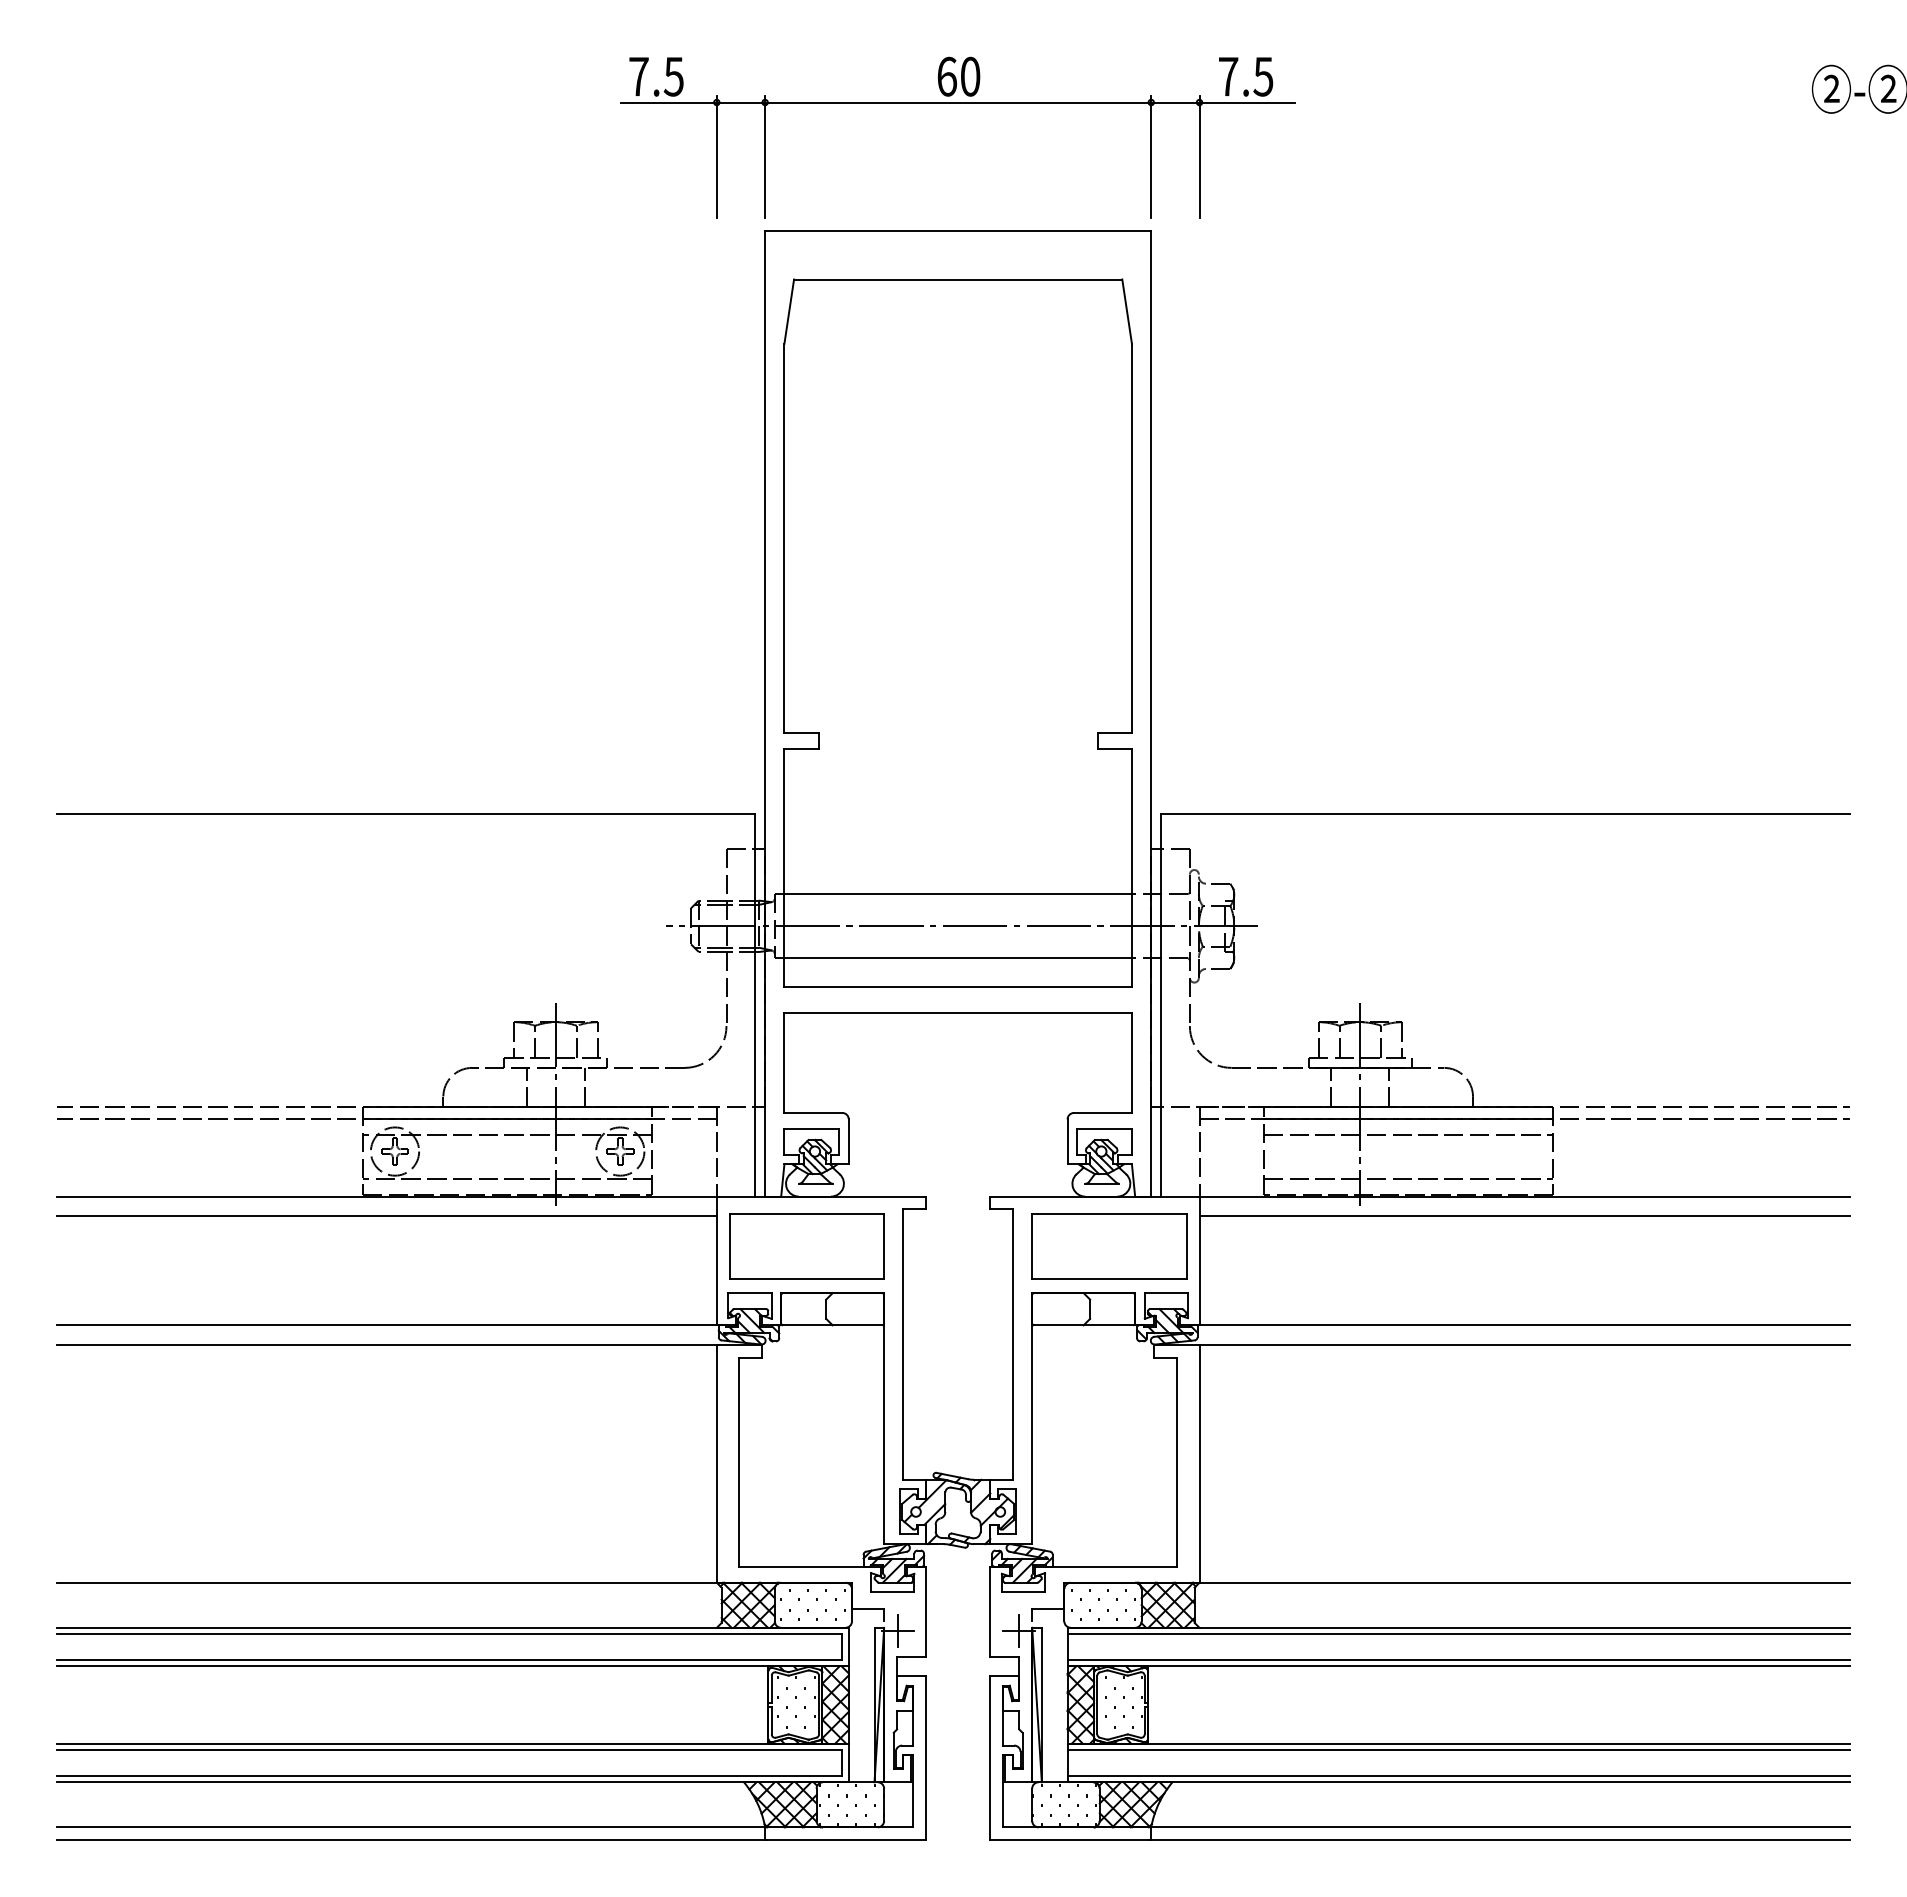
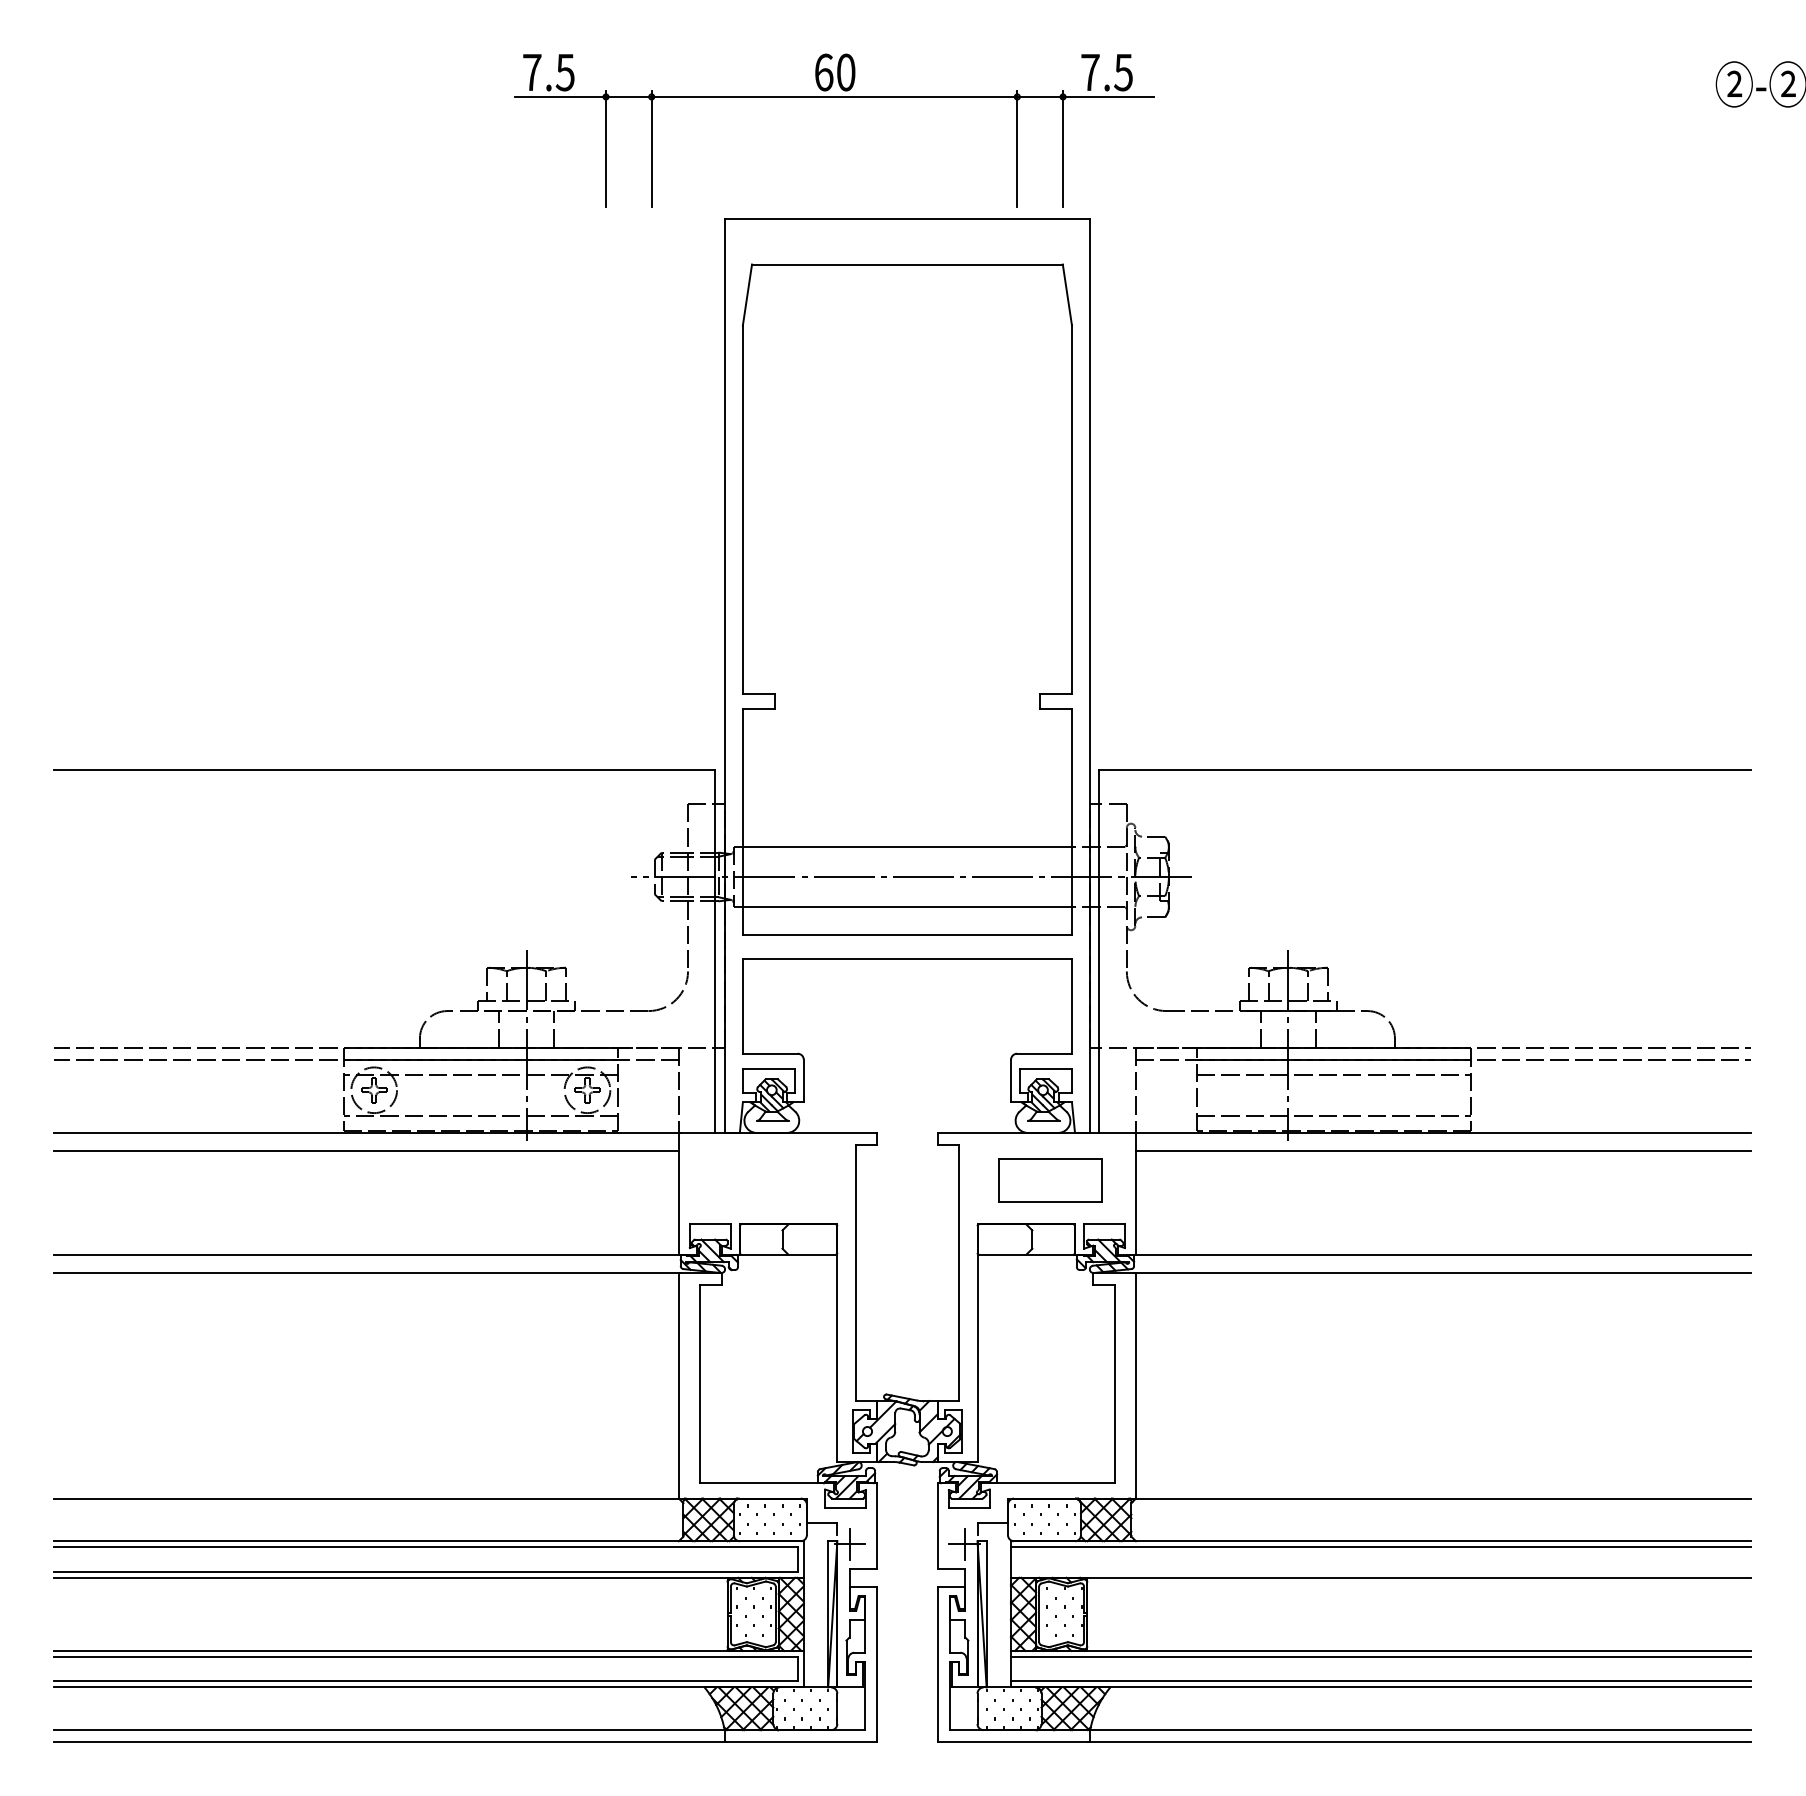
part: (957, 103) -> (833, 97), moved
part: (806, 1246) -> (763, 1180), removed
part: (1109, 1246) -> (1050, 1180), size x0.7
line: (1458, 1659) -> (1381, 1571), removed

